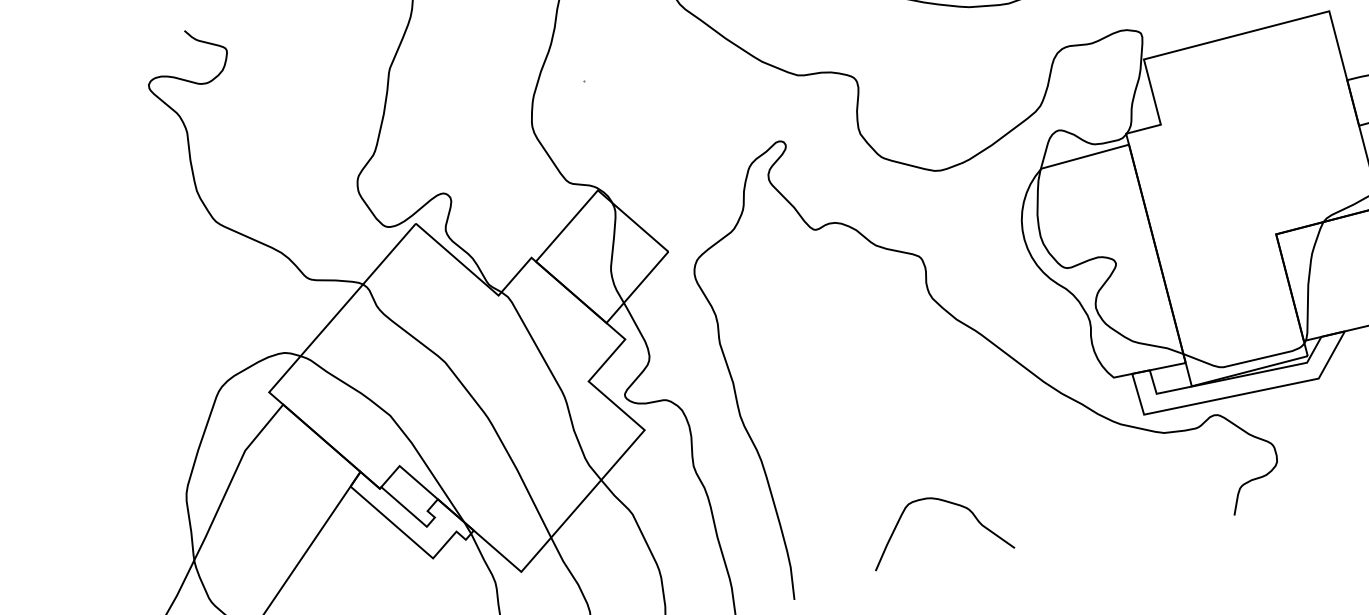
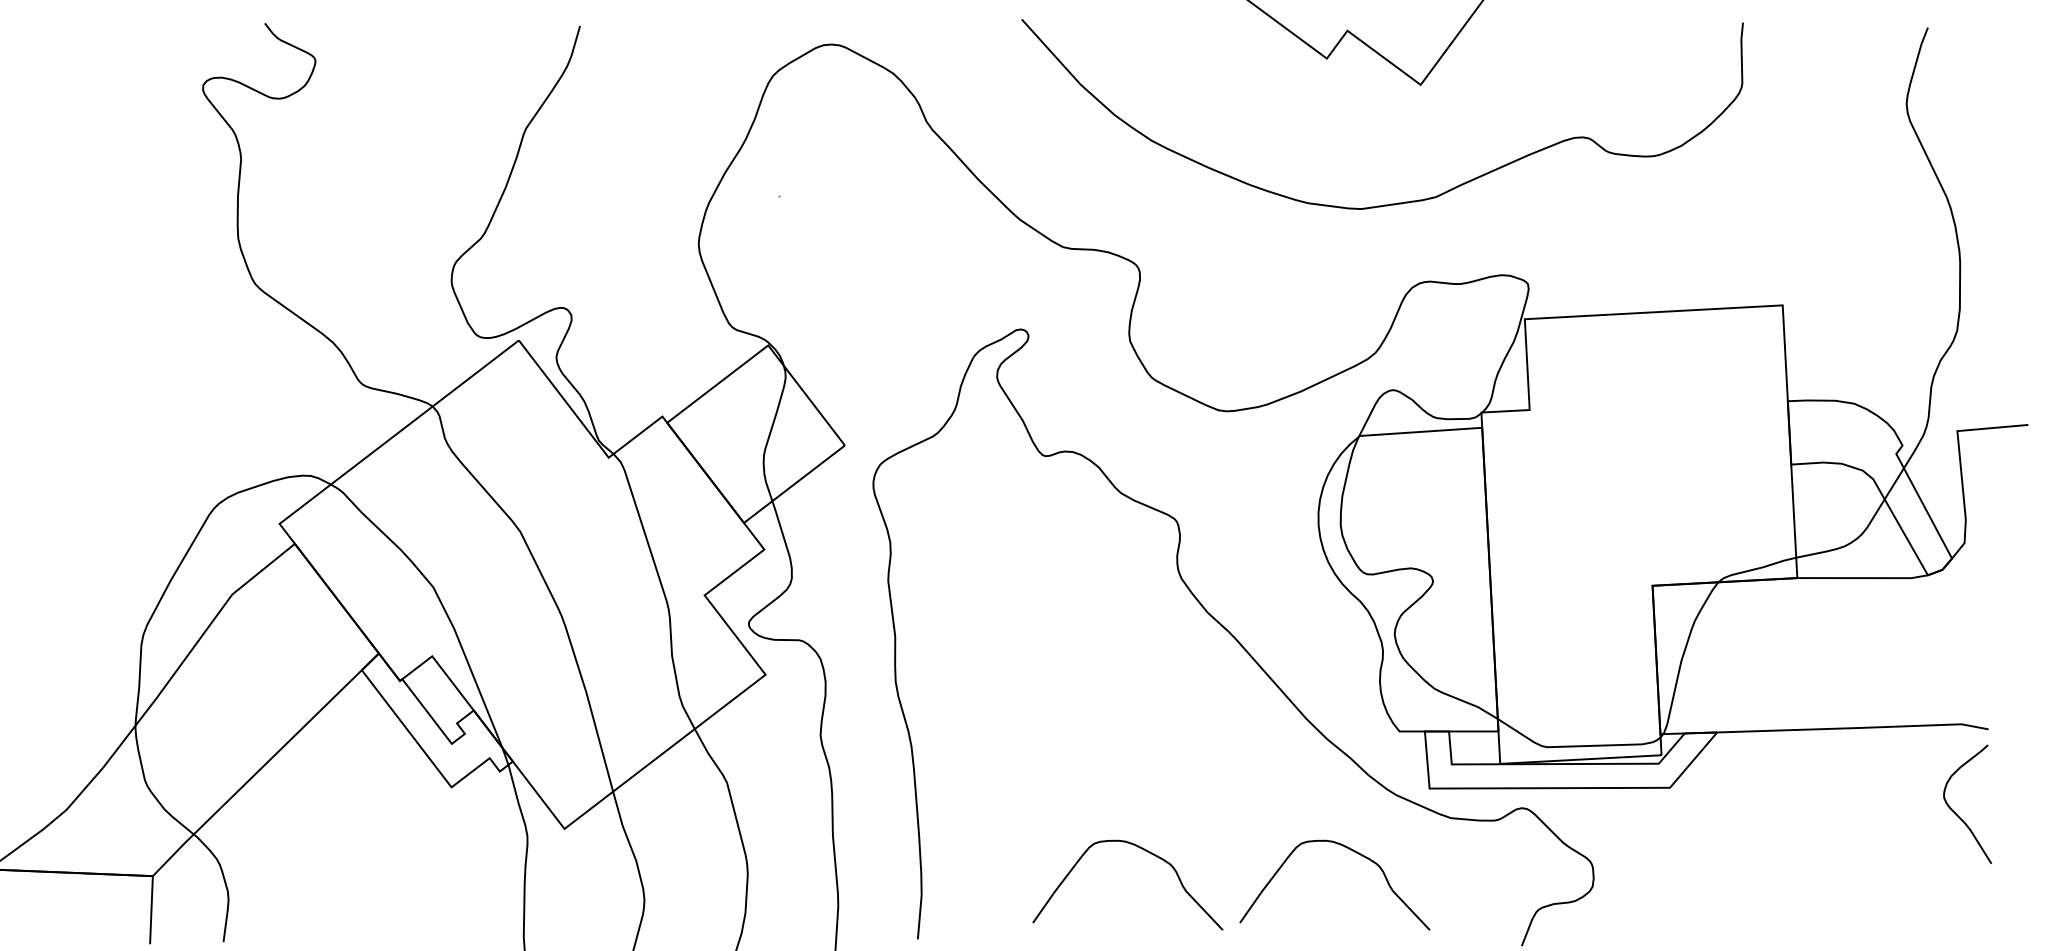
curve: (1095, 471) -> (1350, 850), added

